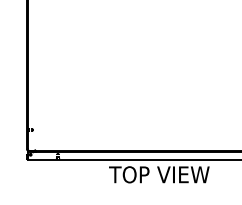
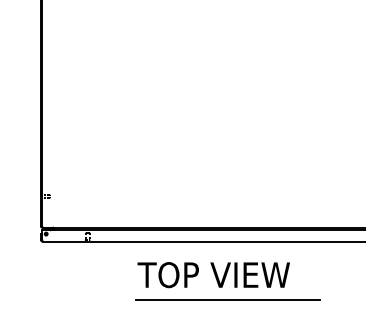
text: (159, 174) -> (214, 274), moved
line: (150, 198) -> (227, 300), added

